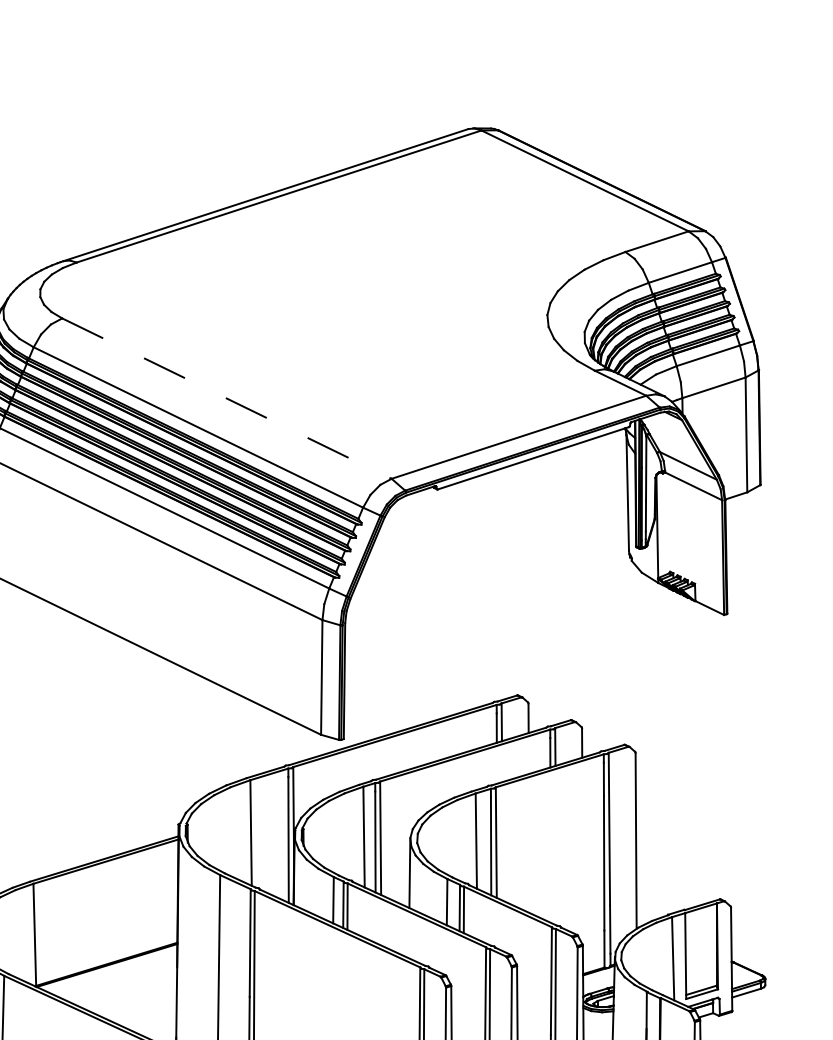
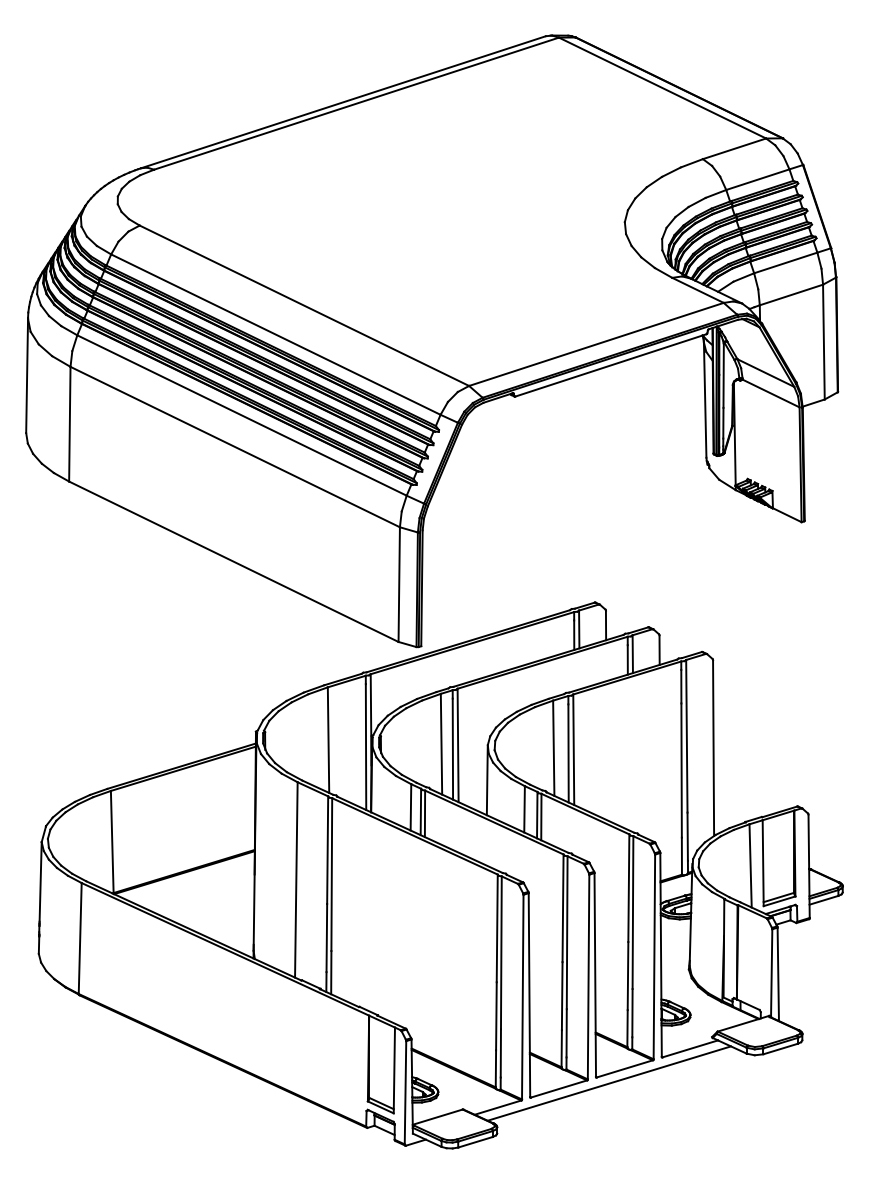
line: (227, 398) -> (304, 305), dashed -> solid

